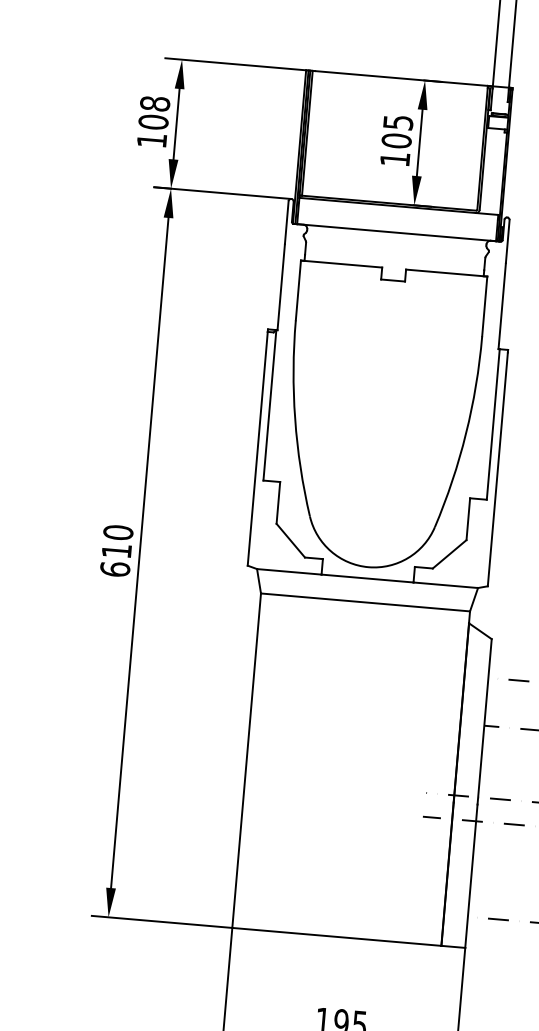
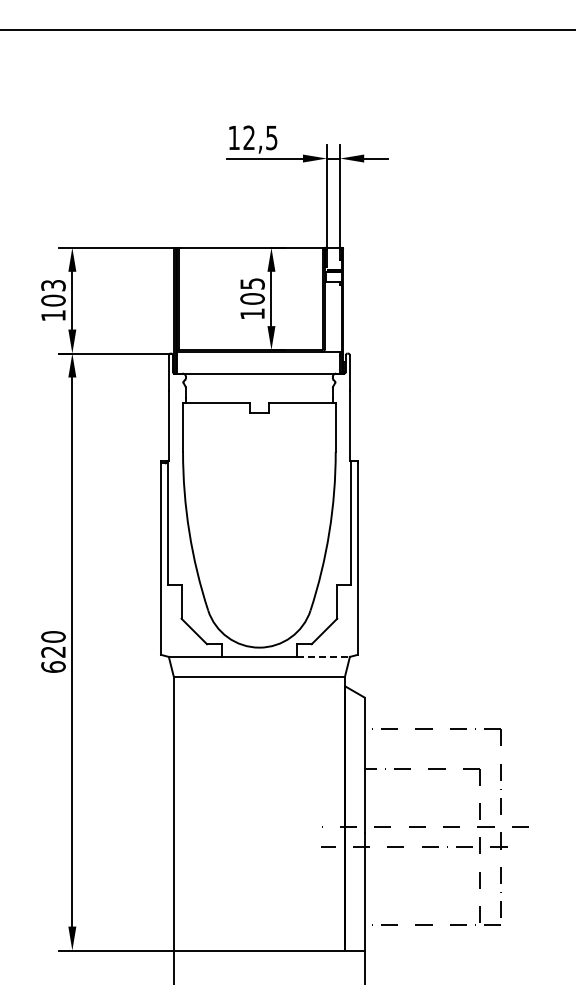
text: (155, 103) -> (53, 285), 108 -> 103
text: (116, 550) -> (53, 651), 610 -> 620
line: (447, 584) -> (324, 656), solid -> dashed

